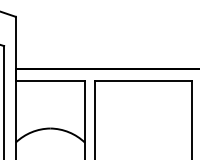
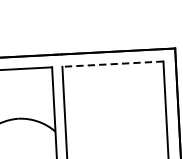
line: (143, 80) -> (112, 63), solid -> dashed

